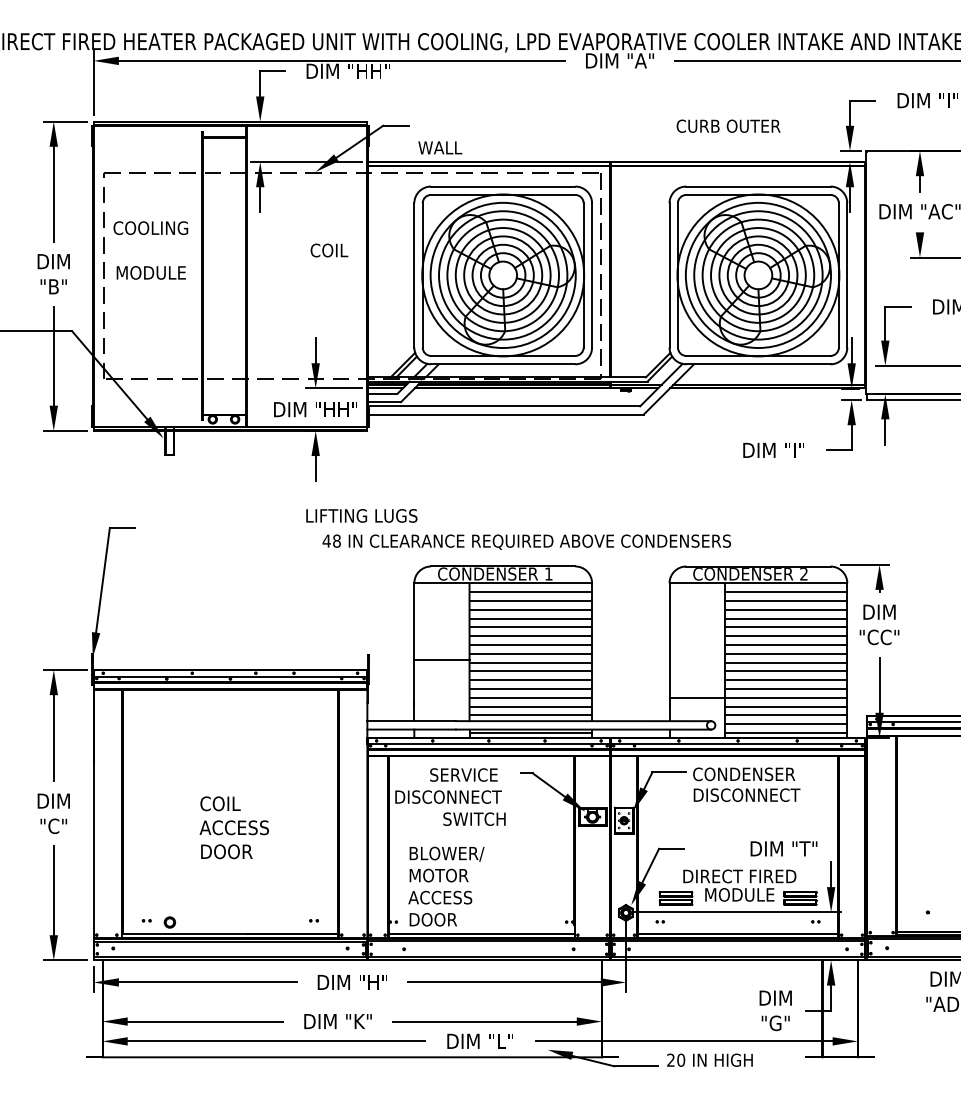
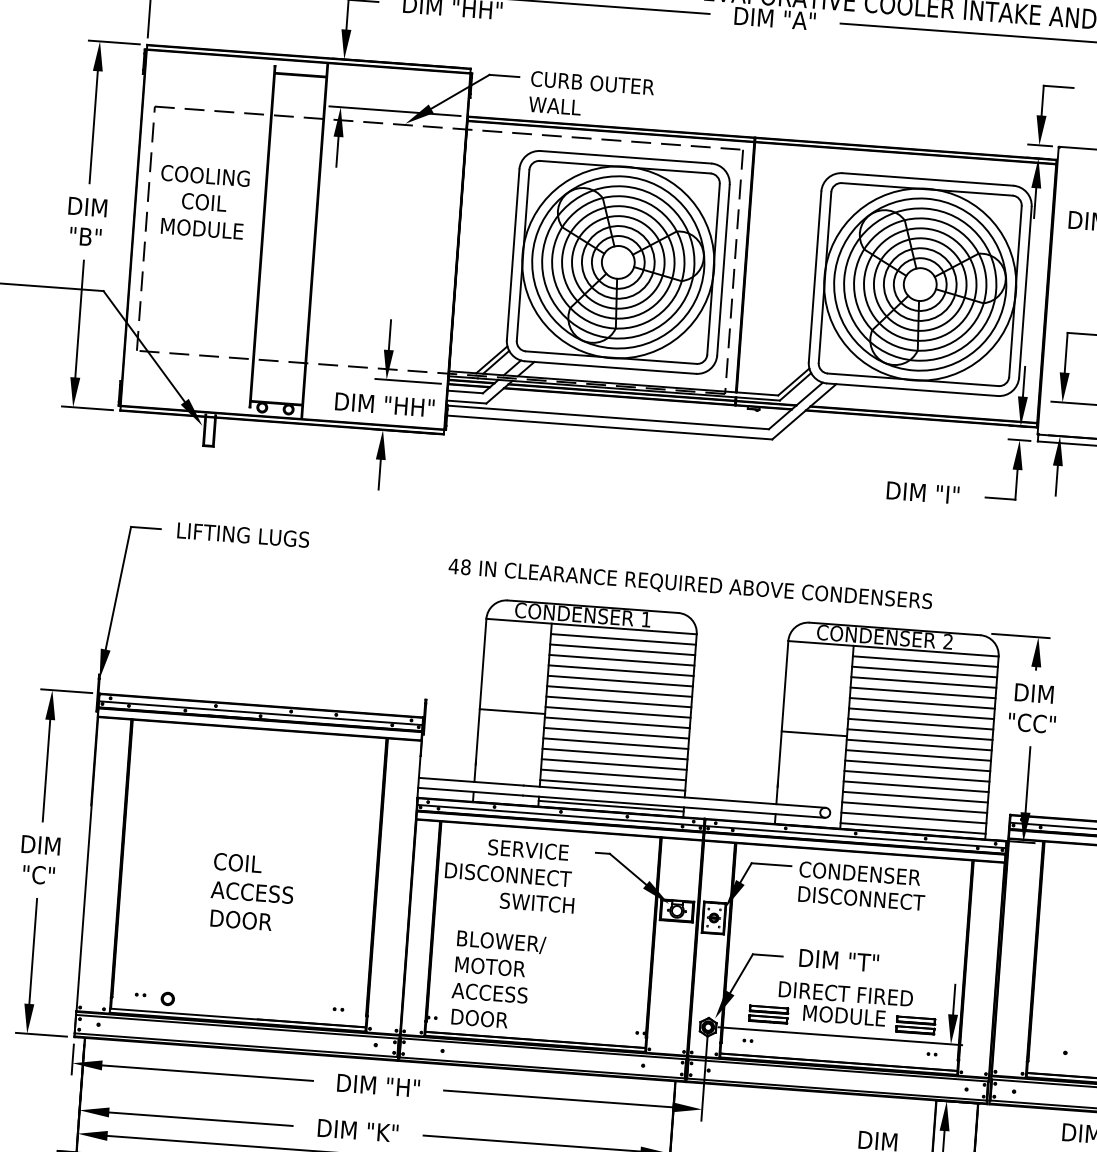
text: (728, 125) -> (592, 82), moved
text: (329, 250) -> (204, 202), moved
text: (361, 515) -> (243, 534), moved
text: (526, 541) -> (690, 584), moved
line: (696, 697) -> (813, 733), moved
text: (783, 848) -> (838, 960), moved

